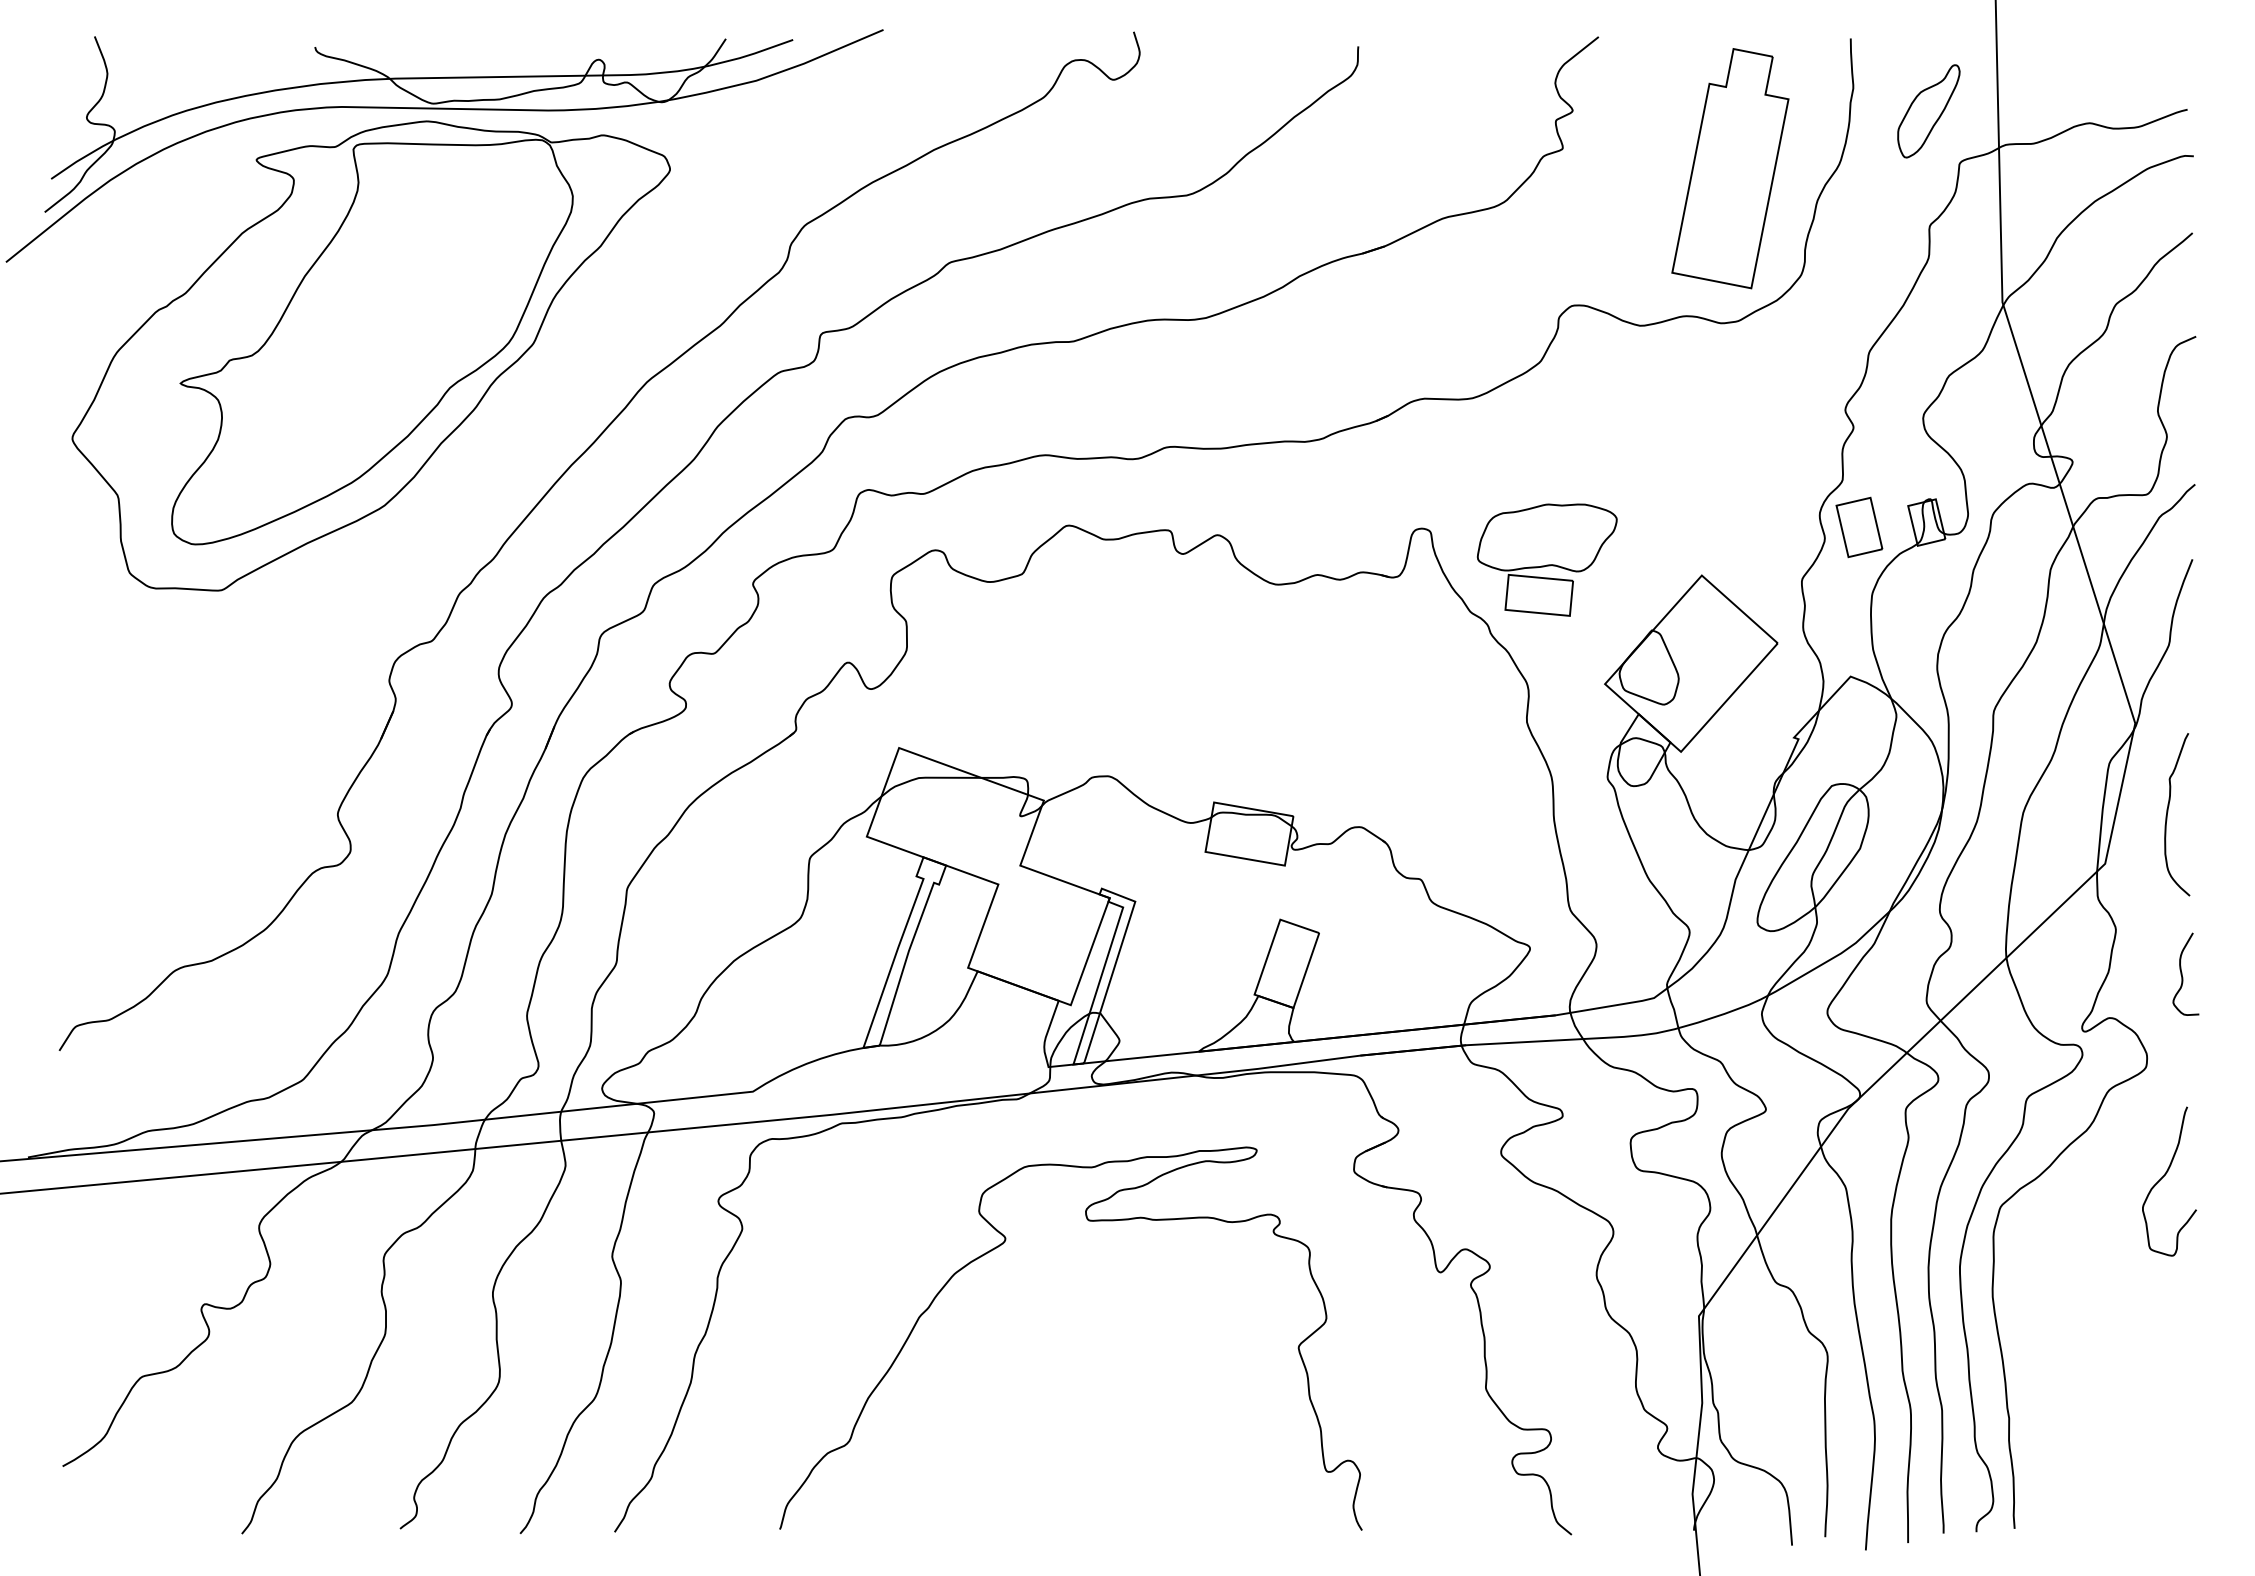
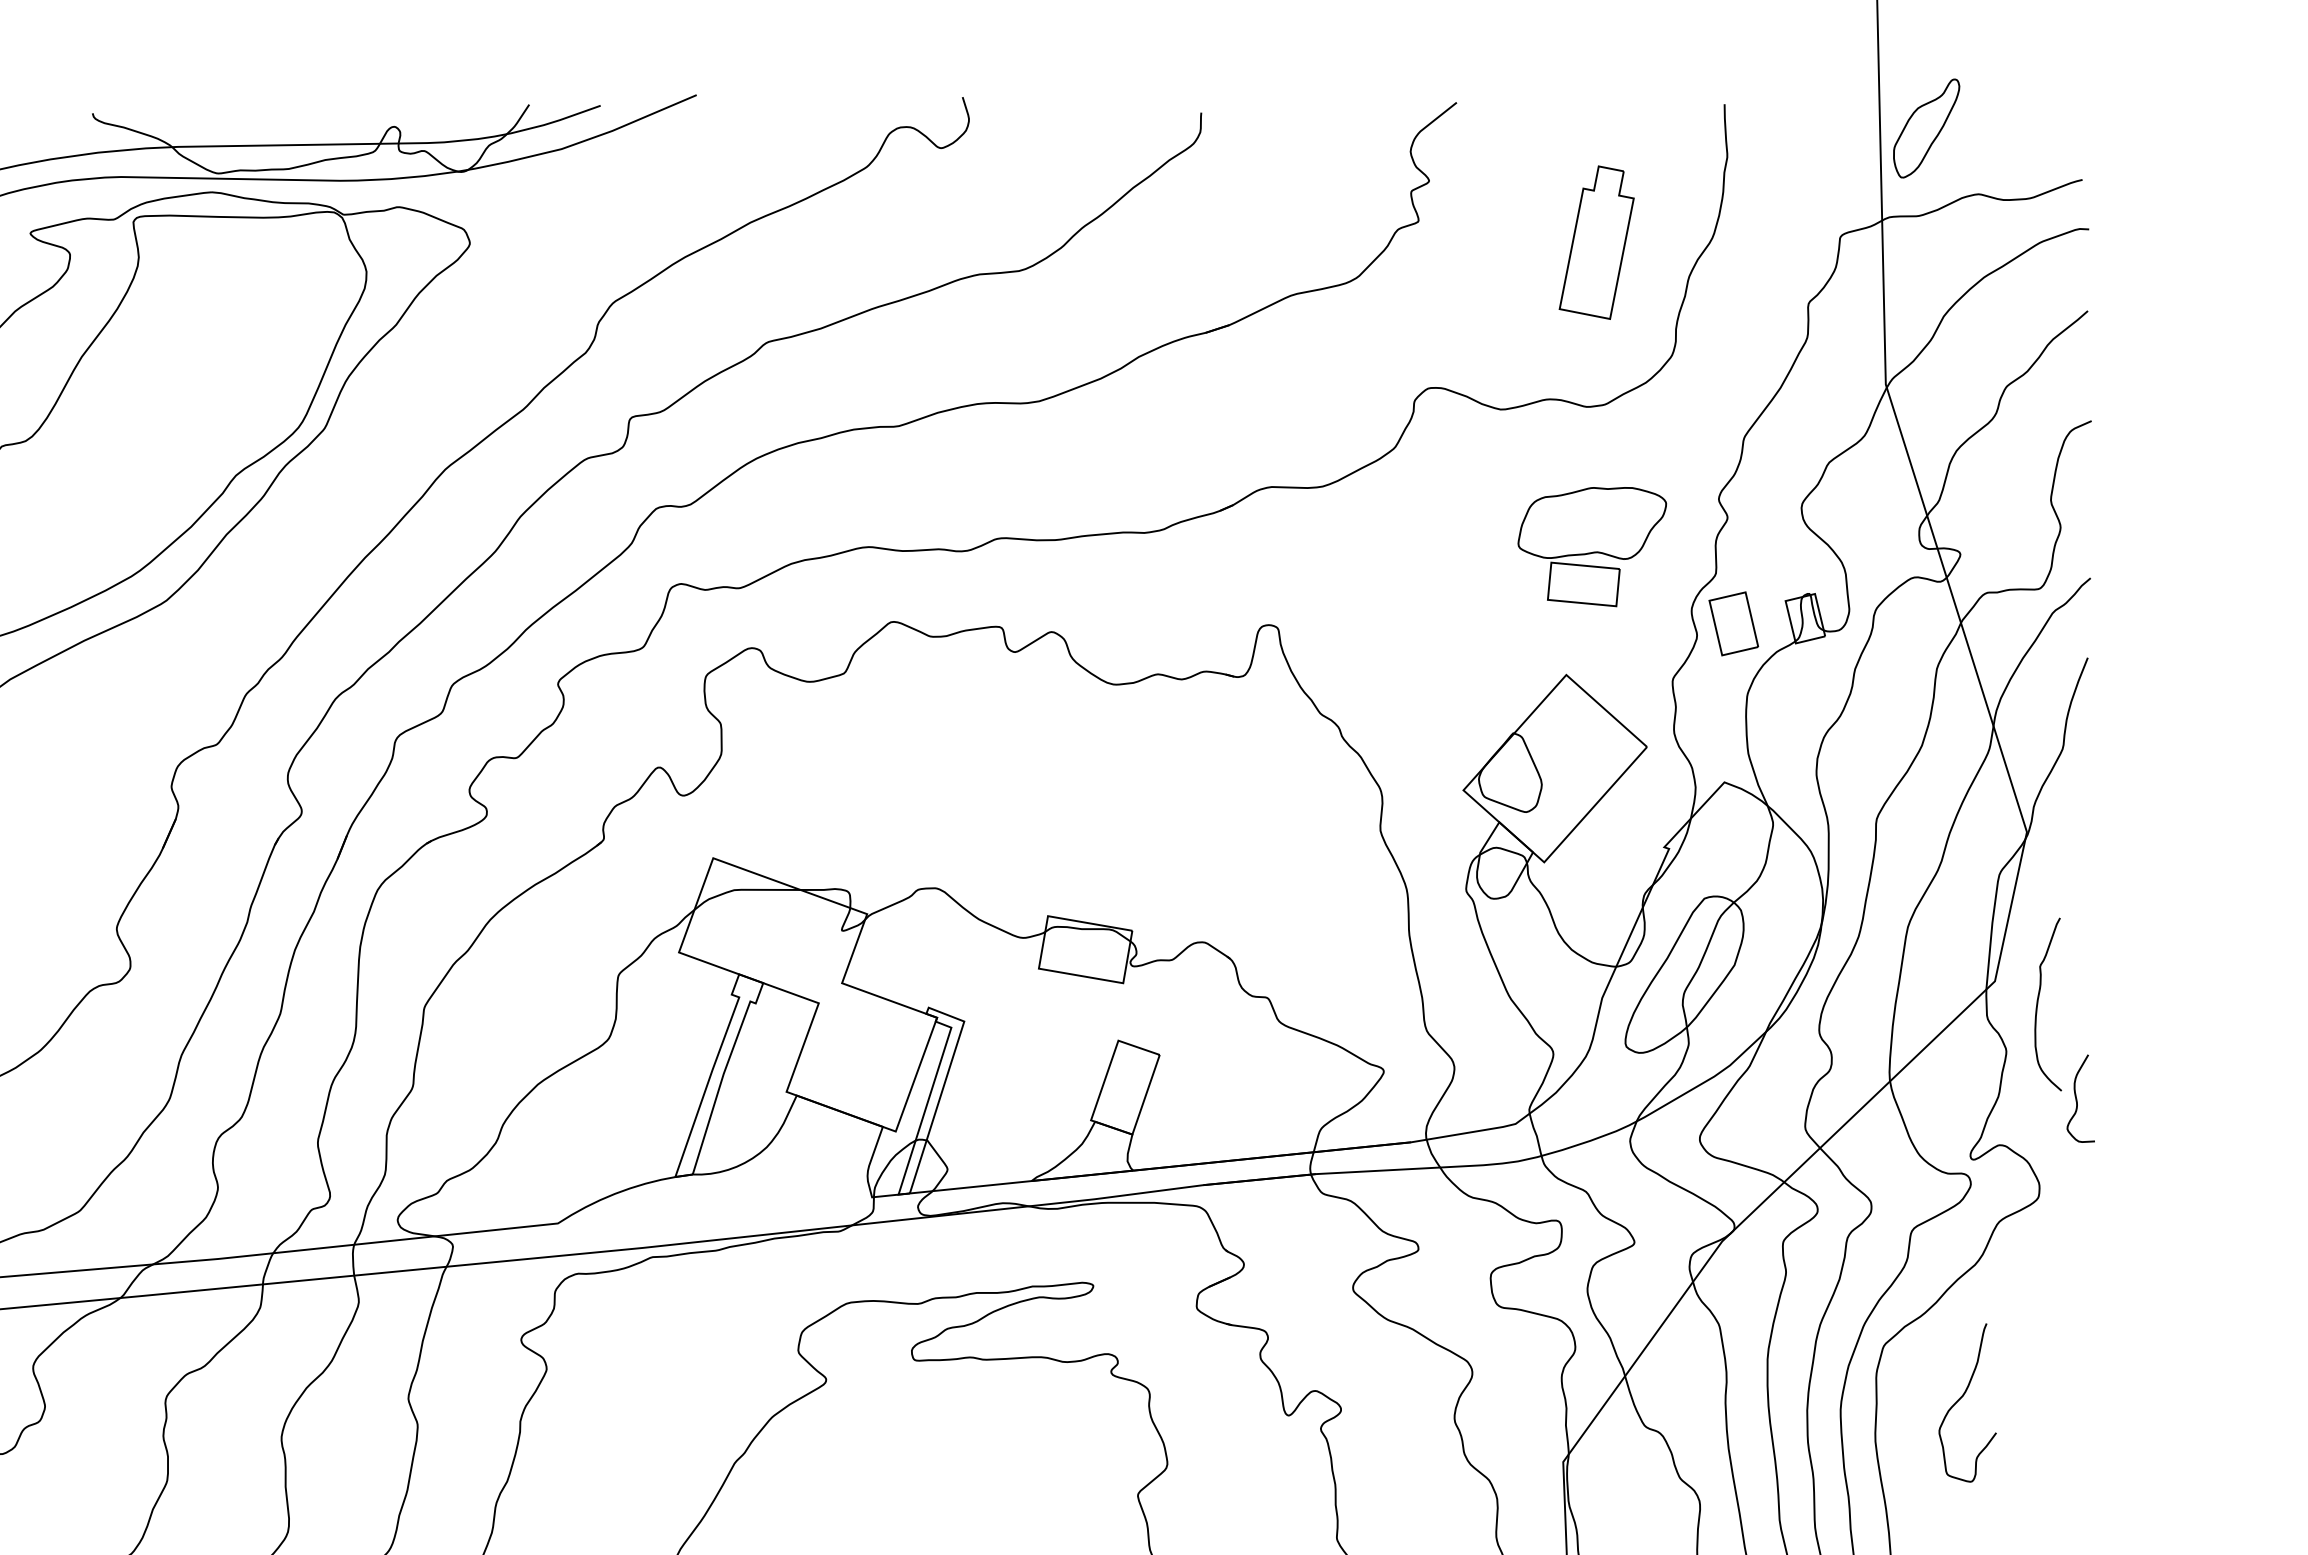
part: (1928, 111) -> (1926, 128), moved
part: (1730, 168) -> (1596, 242), size x0.6
part: (1546, 559) -> (1591, 546), moved
curve: (2168, 812) -> (2038, 1002), moved
curve: (2164, 1176) -> (1962, 1397), moved

